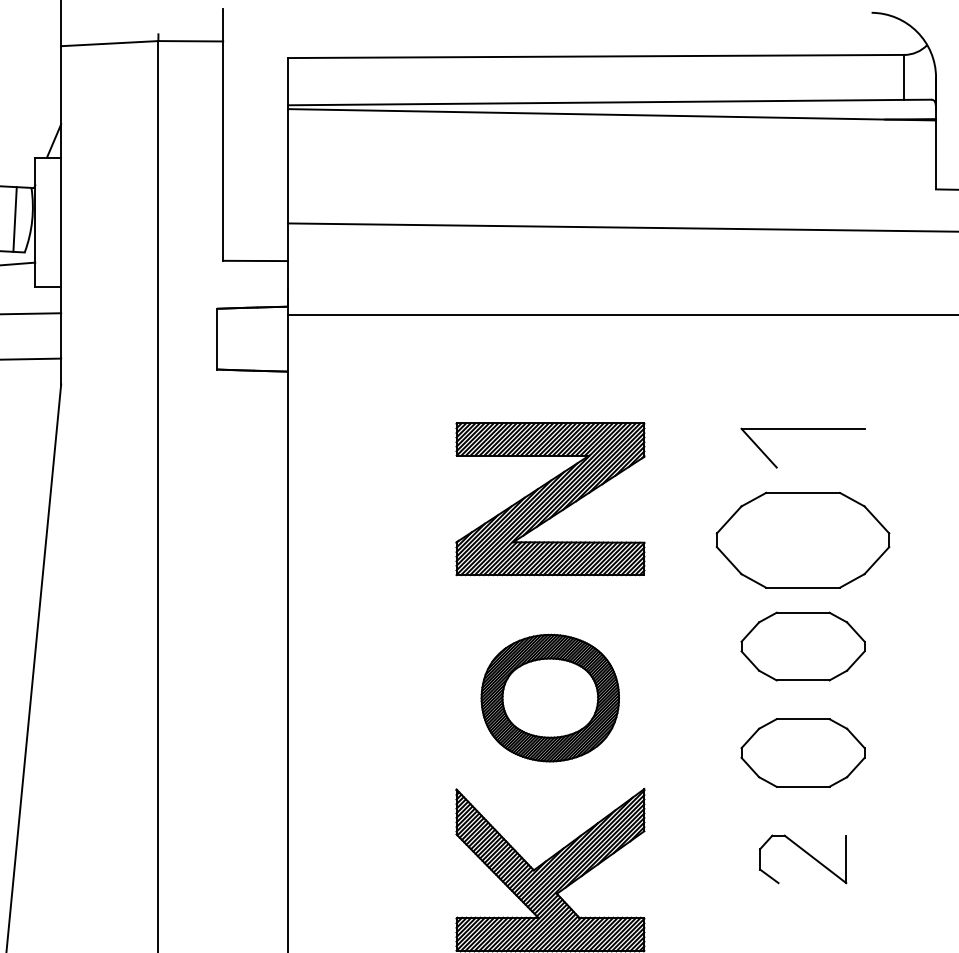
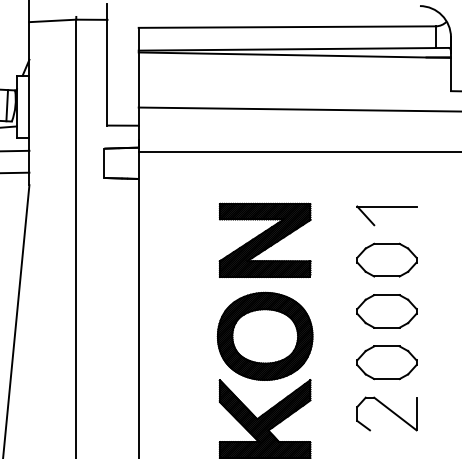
part: (802, 538) -> (386, 259), size x0.71
part: (549, 696) -> (264, 335), size x1.43
part: (802, 858) -> (386, 413), size x1.43

